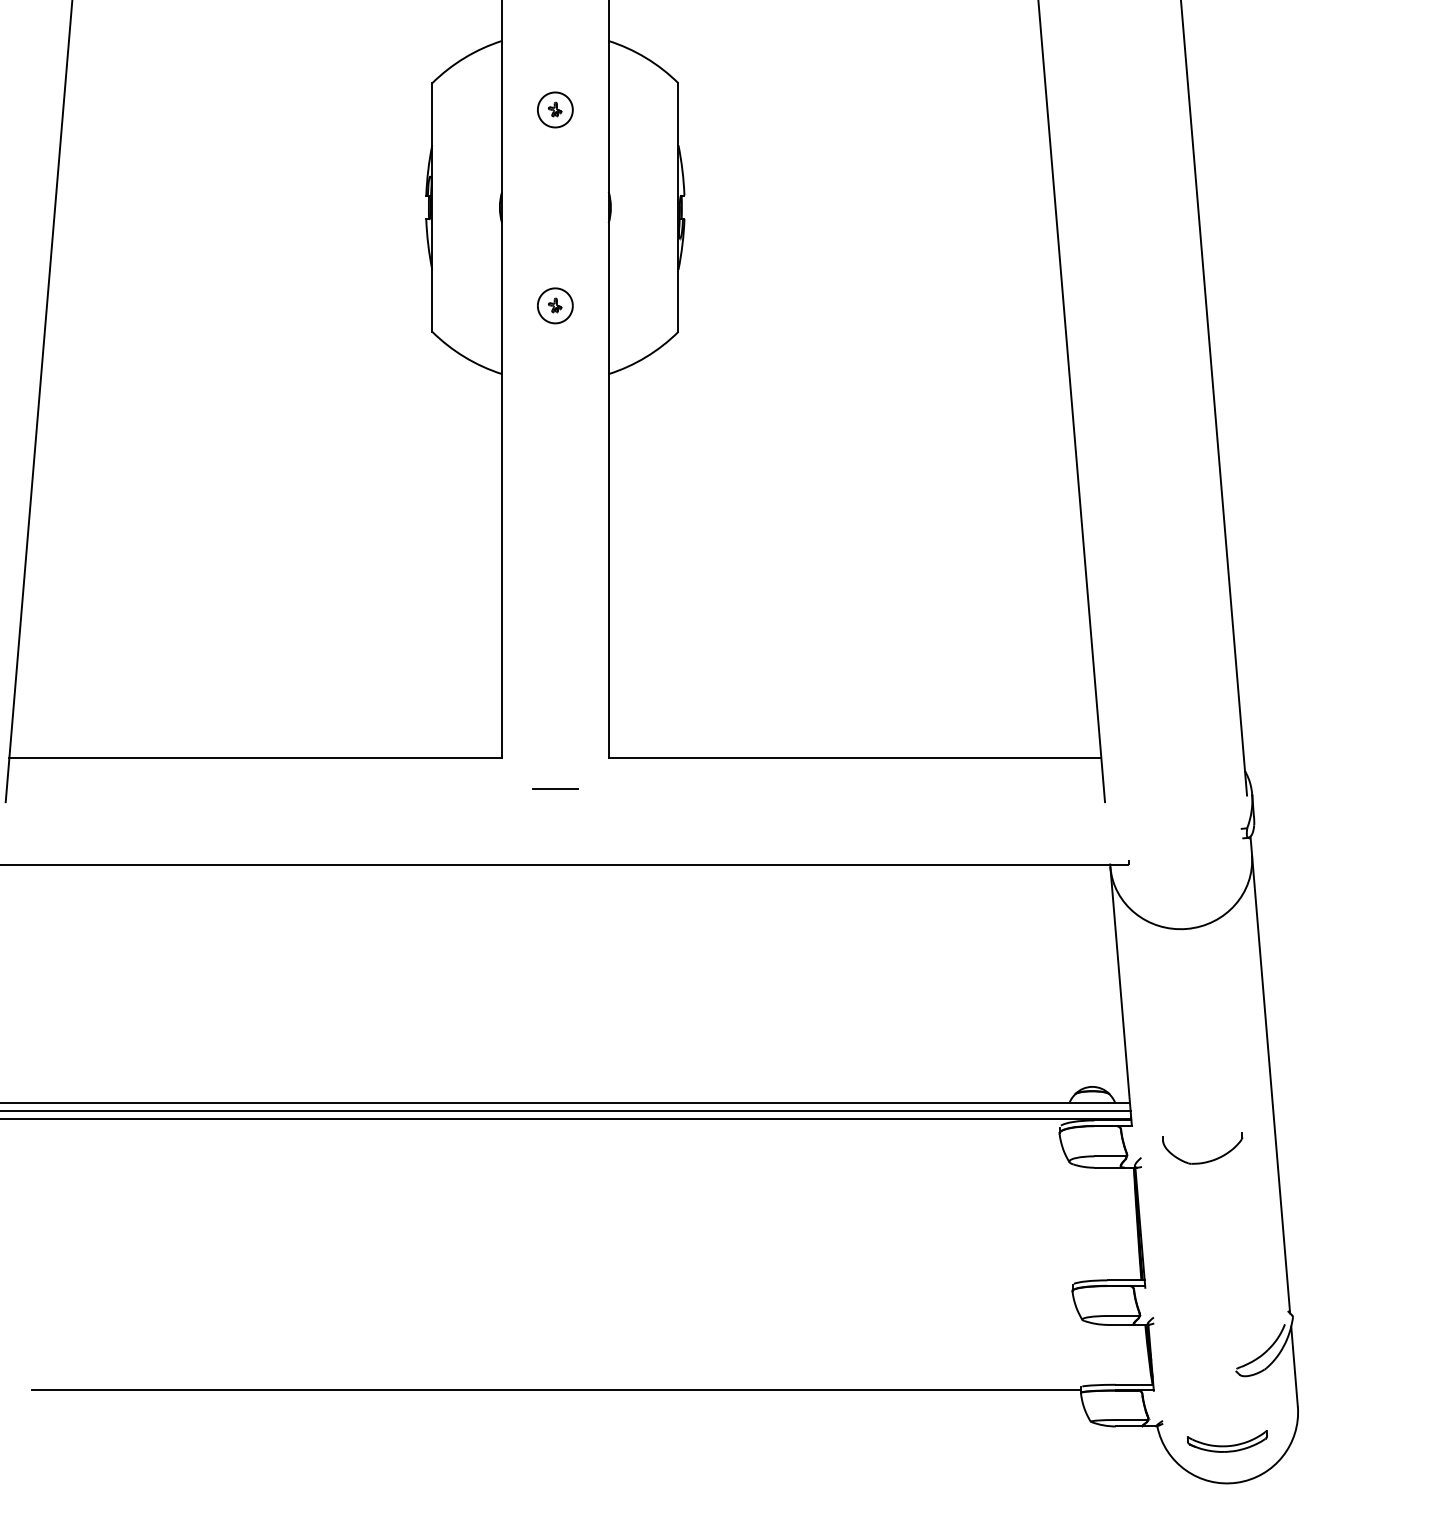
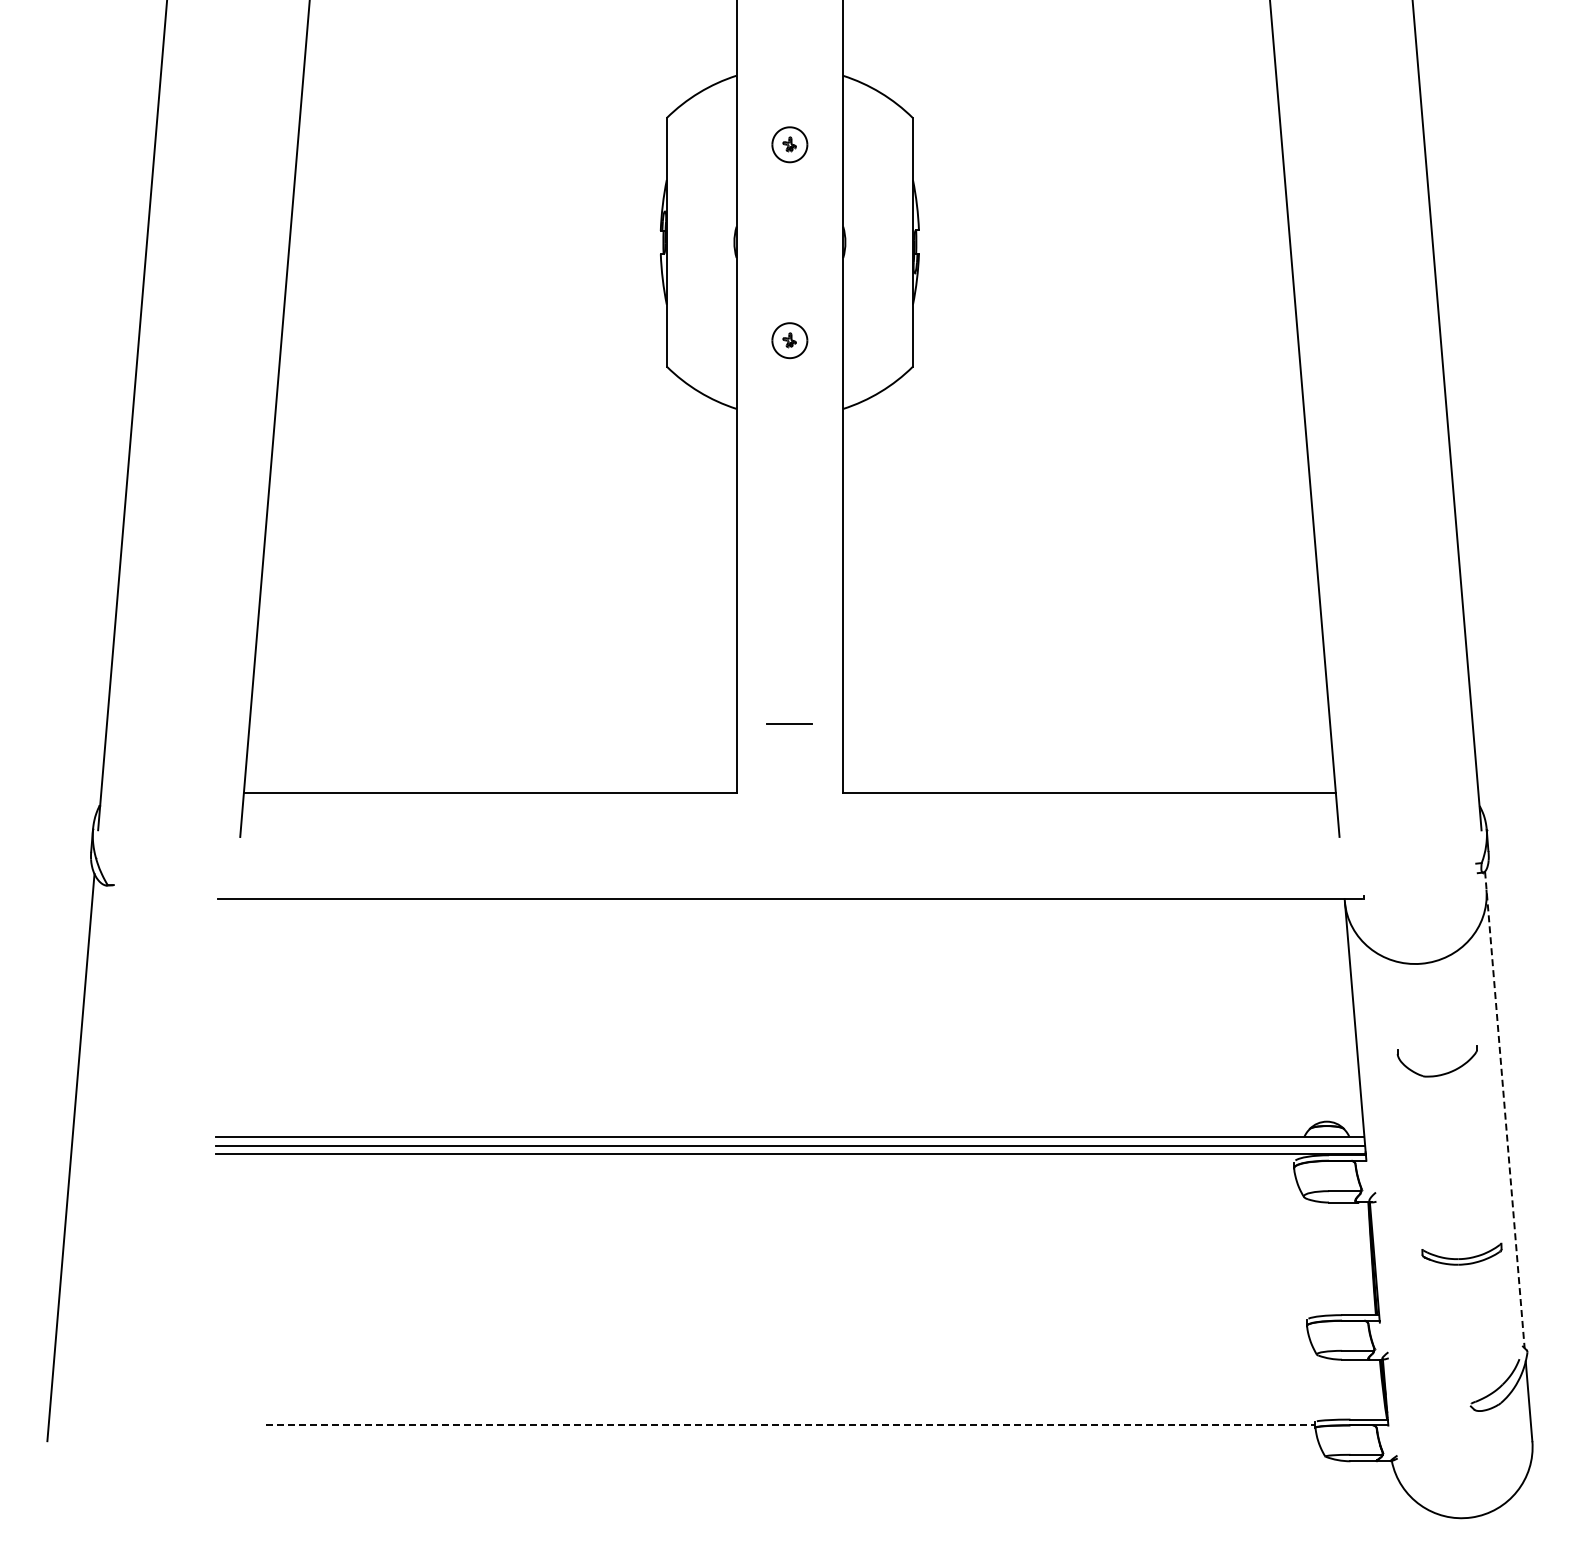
line: (554, 788) -> (789, 723), moved
line: (1269, 1075) -> (1504, 1110), solid -> dashed
part: (1202, 1161) -> (1437, 1074), moved
line: (555, 1389) -> (790, 1424), solid -> dashed
part: (1226, 1440) -> (1461, 1253), moved

